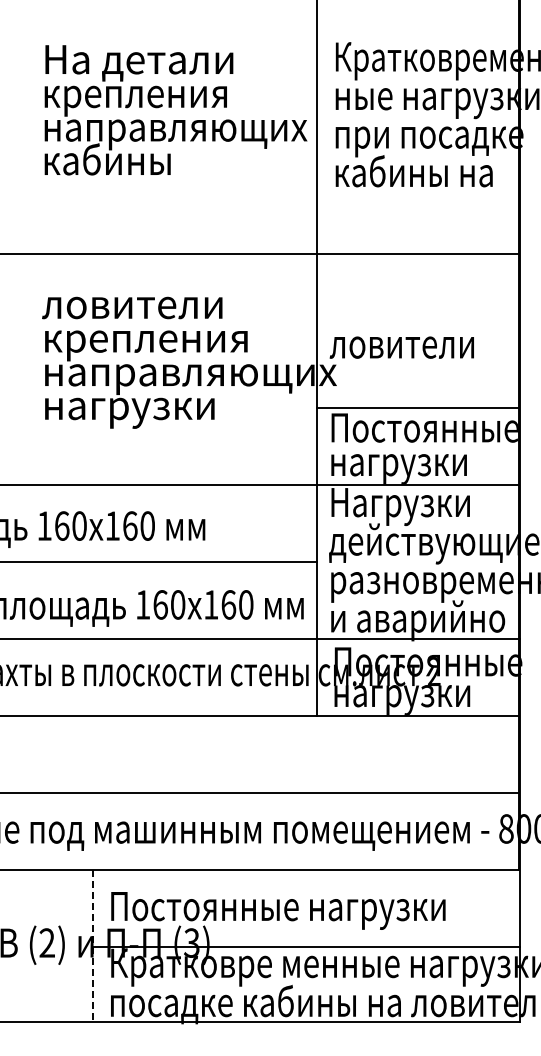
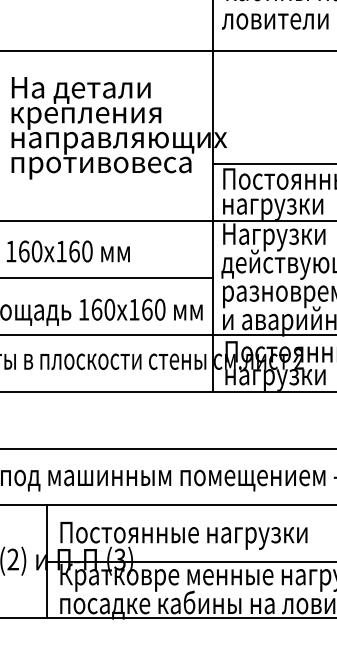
text: (137, 307) -> (79, 90), ловители -> На детали
text: (401, 347) -> (274, 21), moved
text: (168, 412) -> (102, 167), нагрузки -> противовеса
line: (92, 946) -> (46, 562), dashed -> solid

